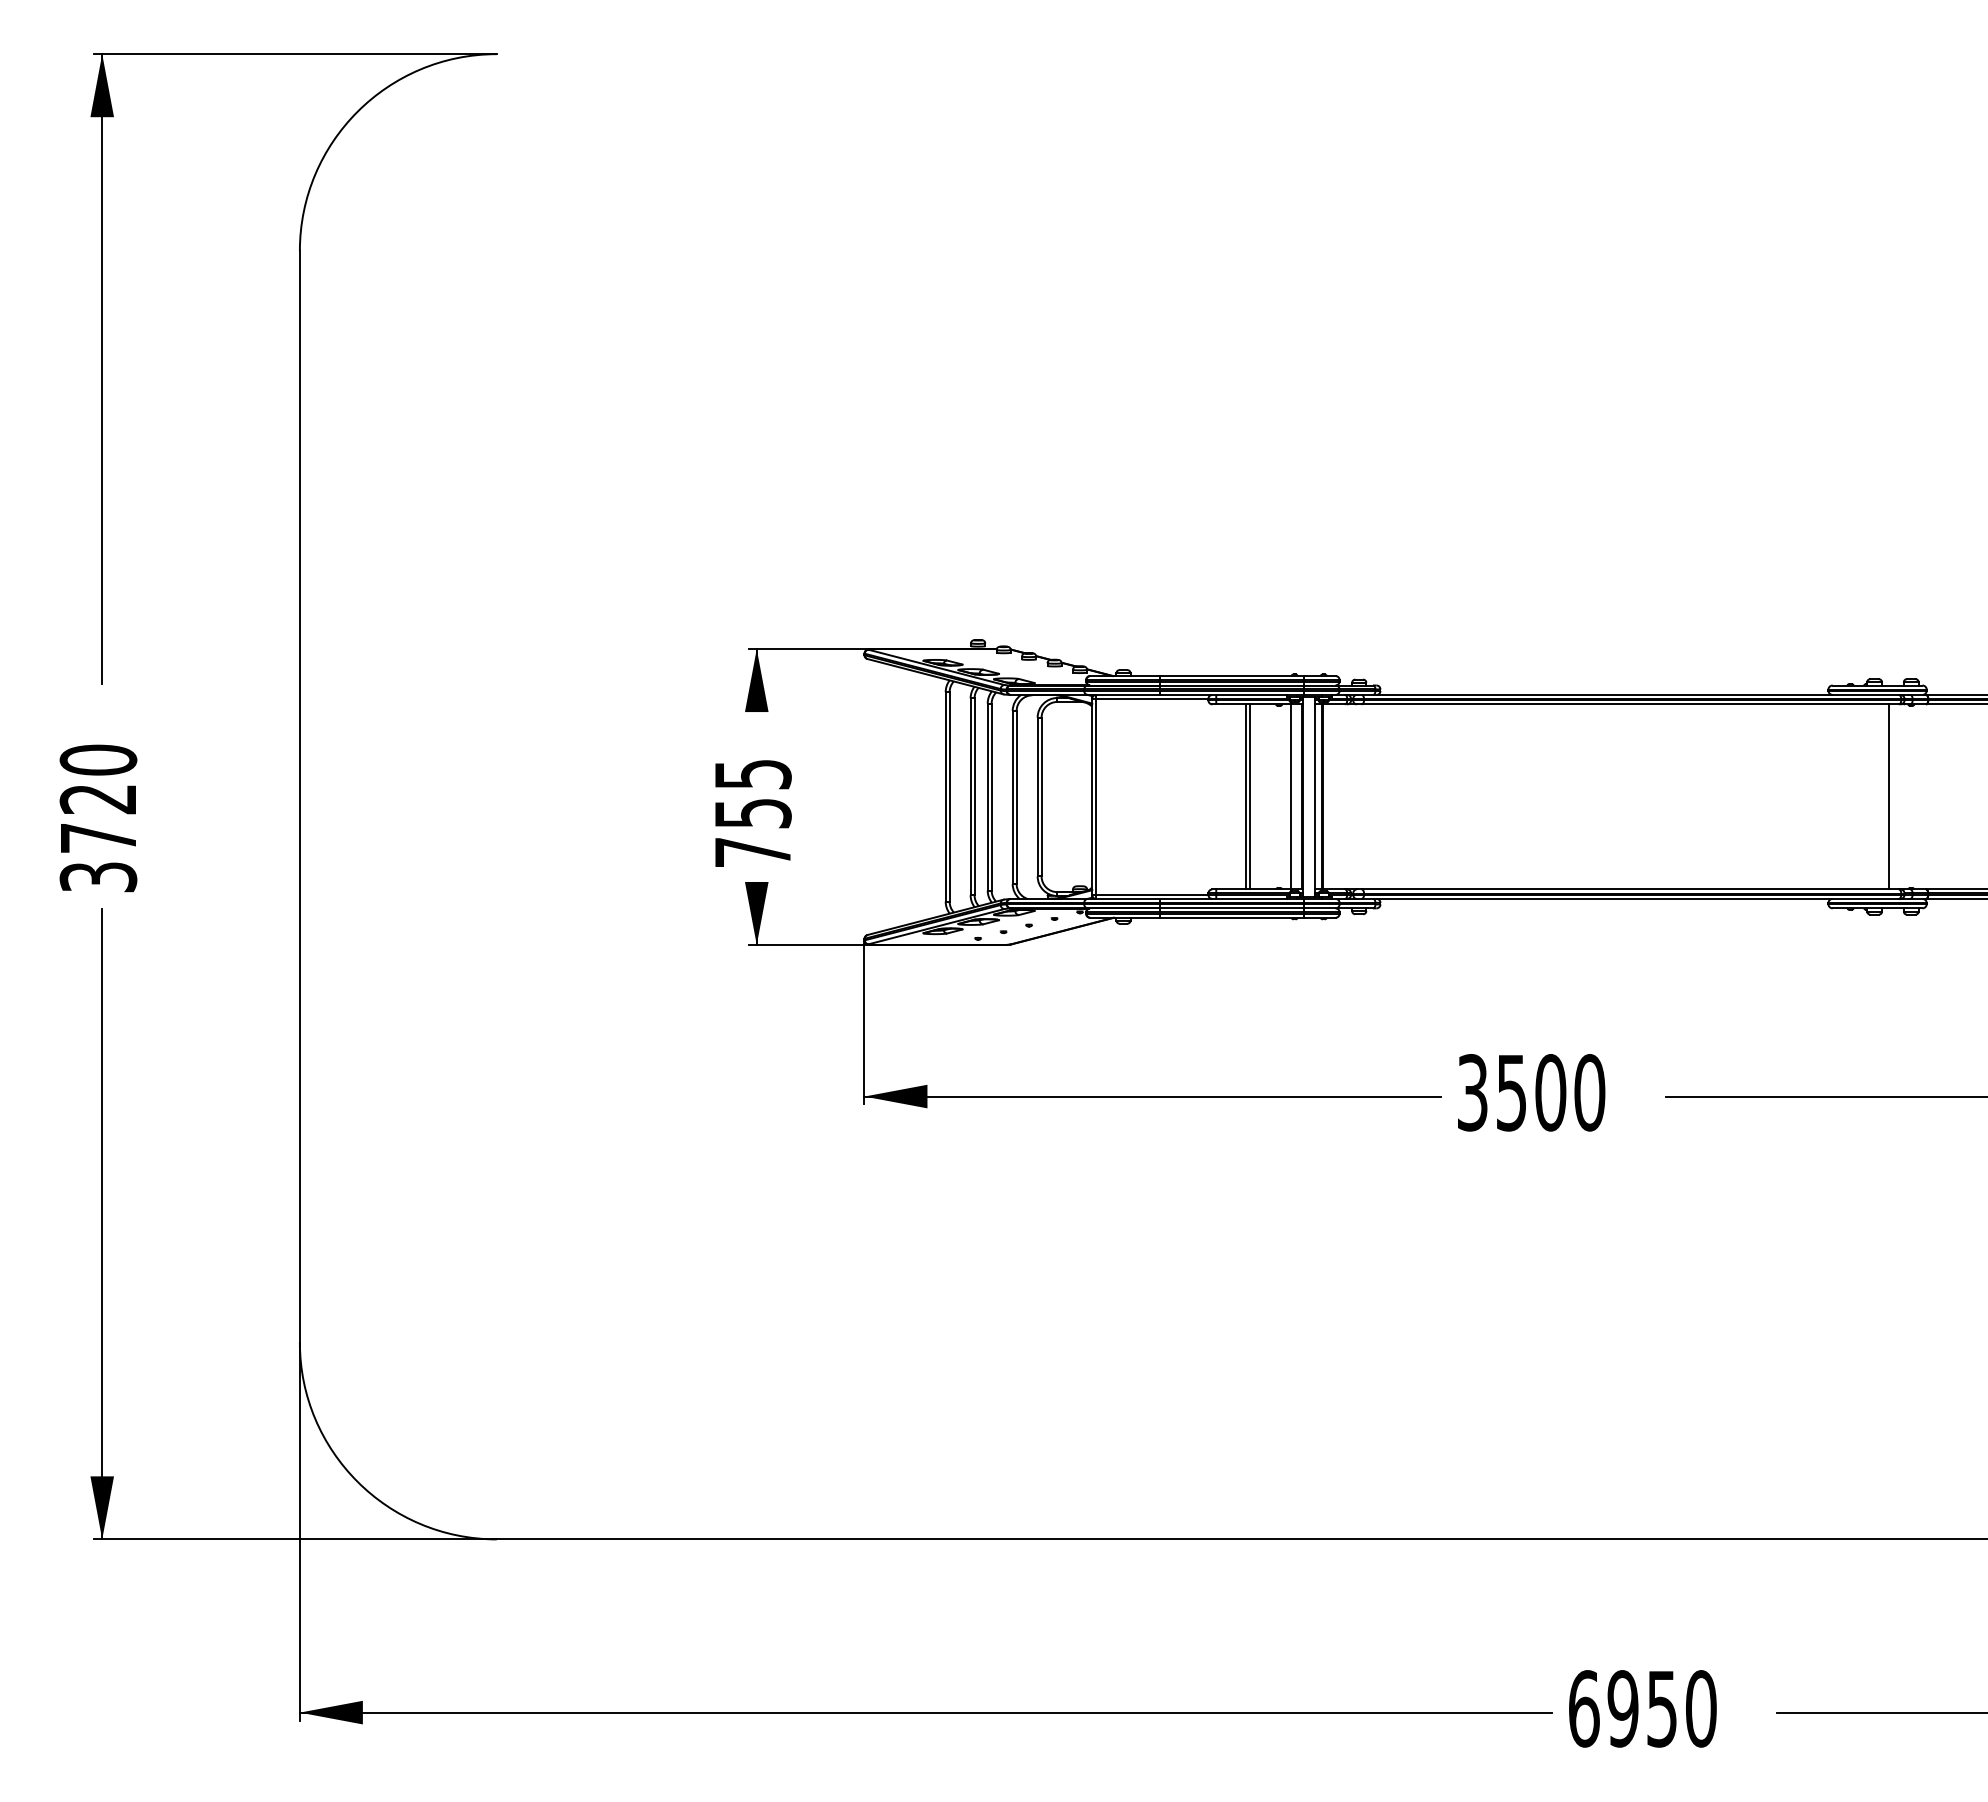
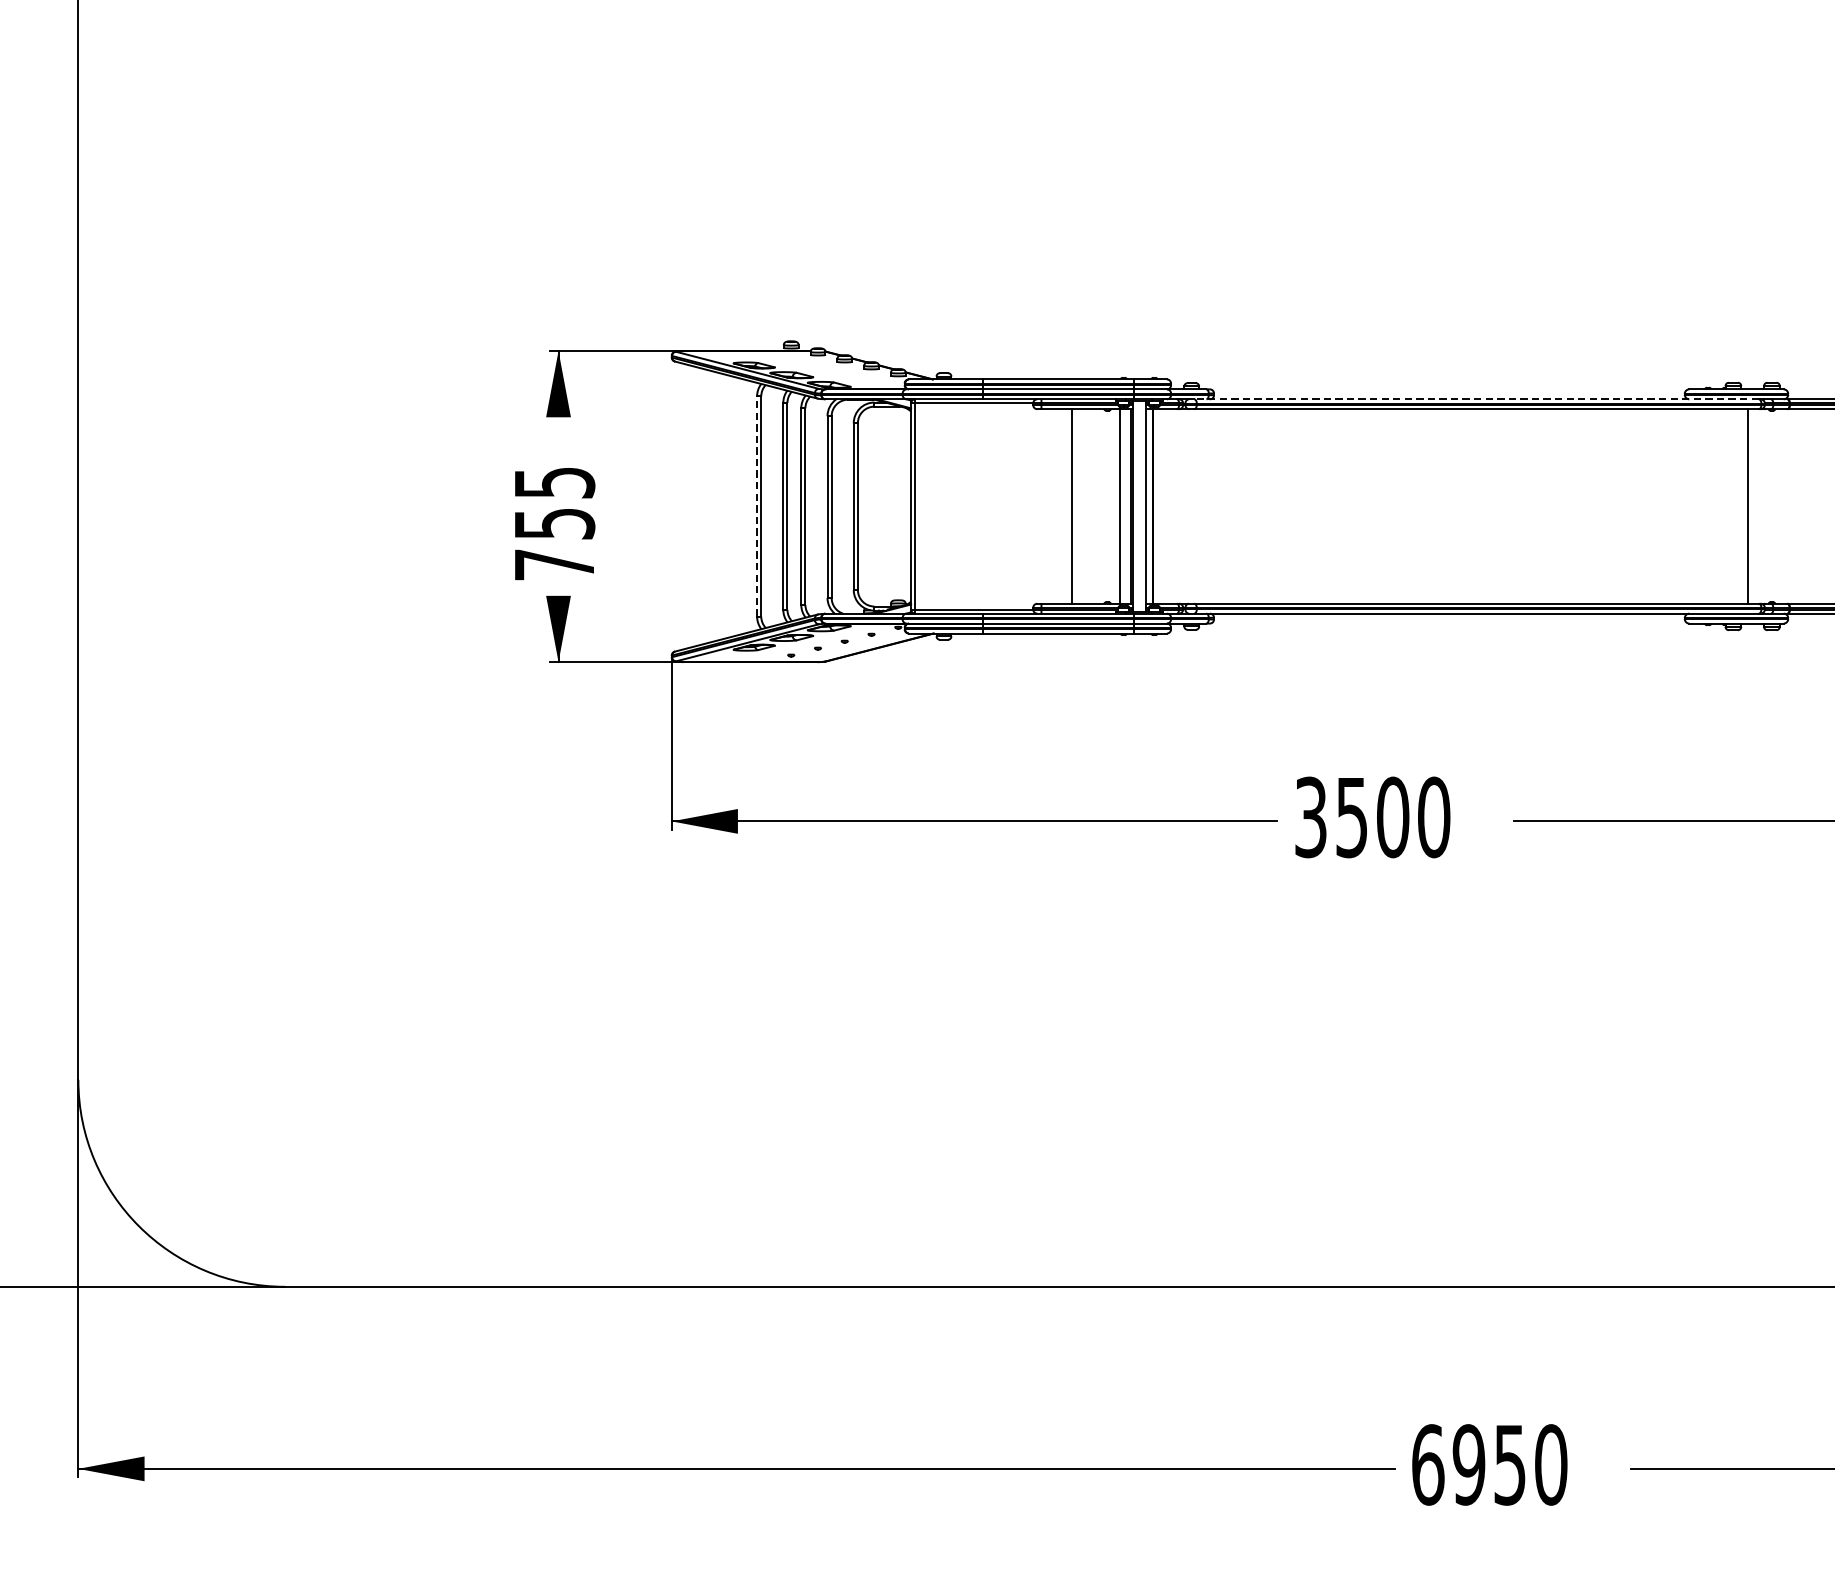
line: (1630, 694) -> (1476, 398), solid -> dashed
line: (945, 796) -> (756, 506), solid -> dashed
line: (1249, 796) -> (1076, 506), removed

